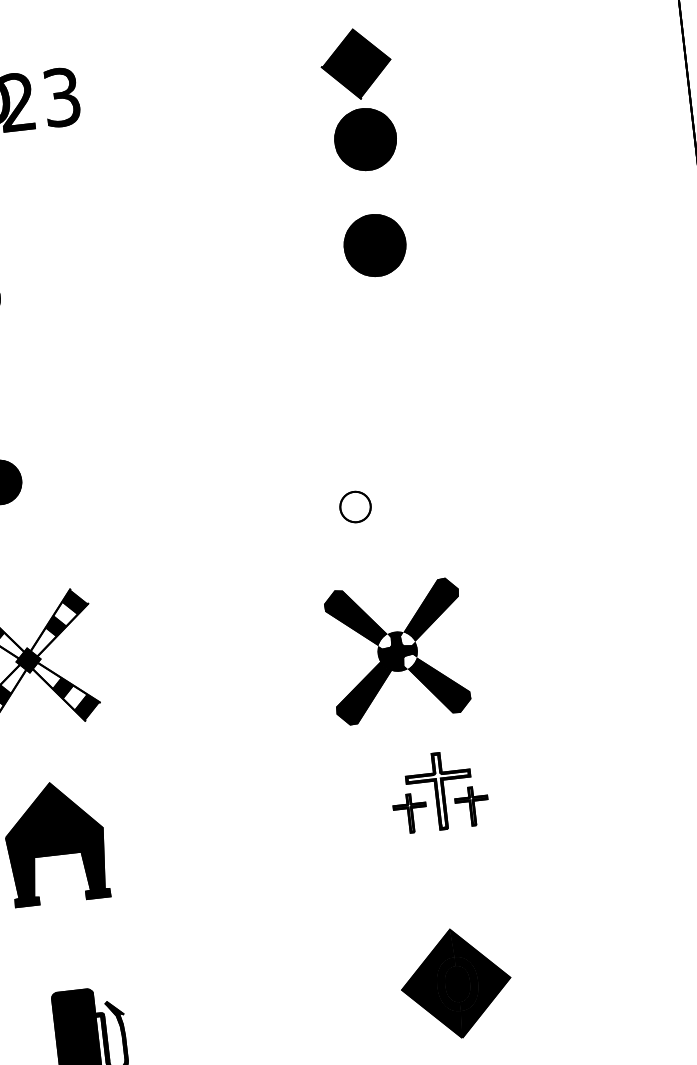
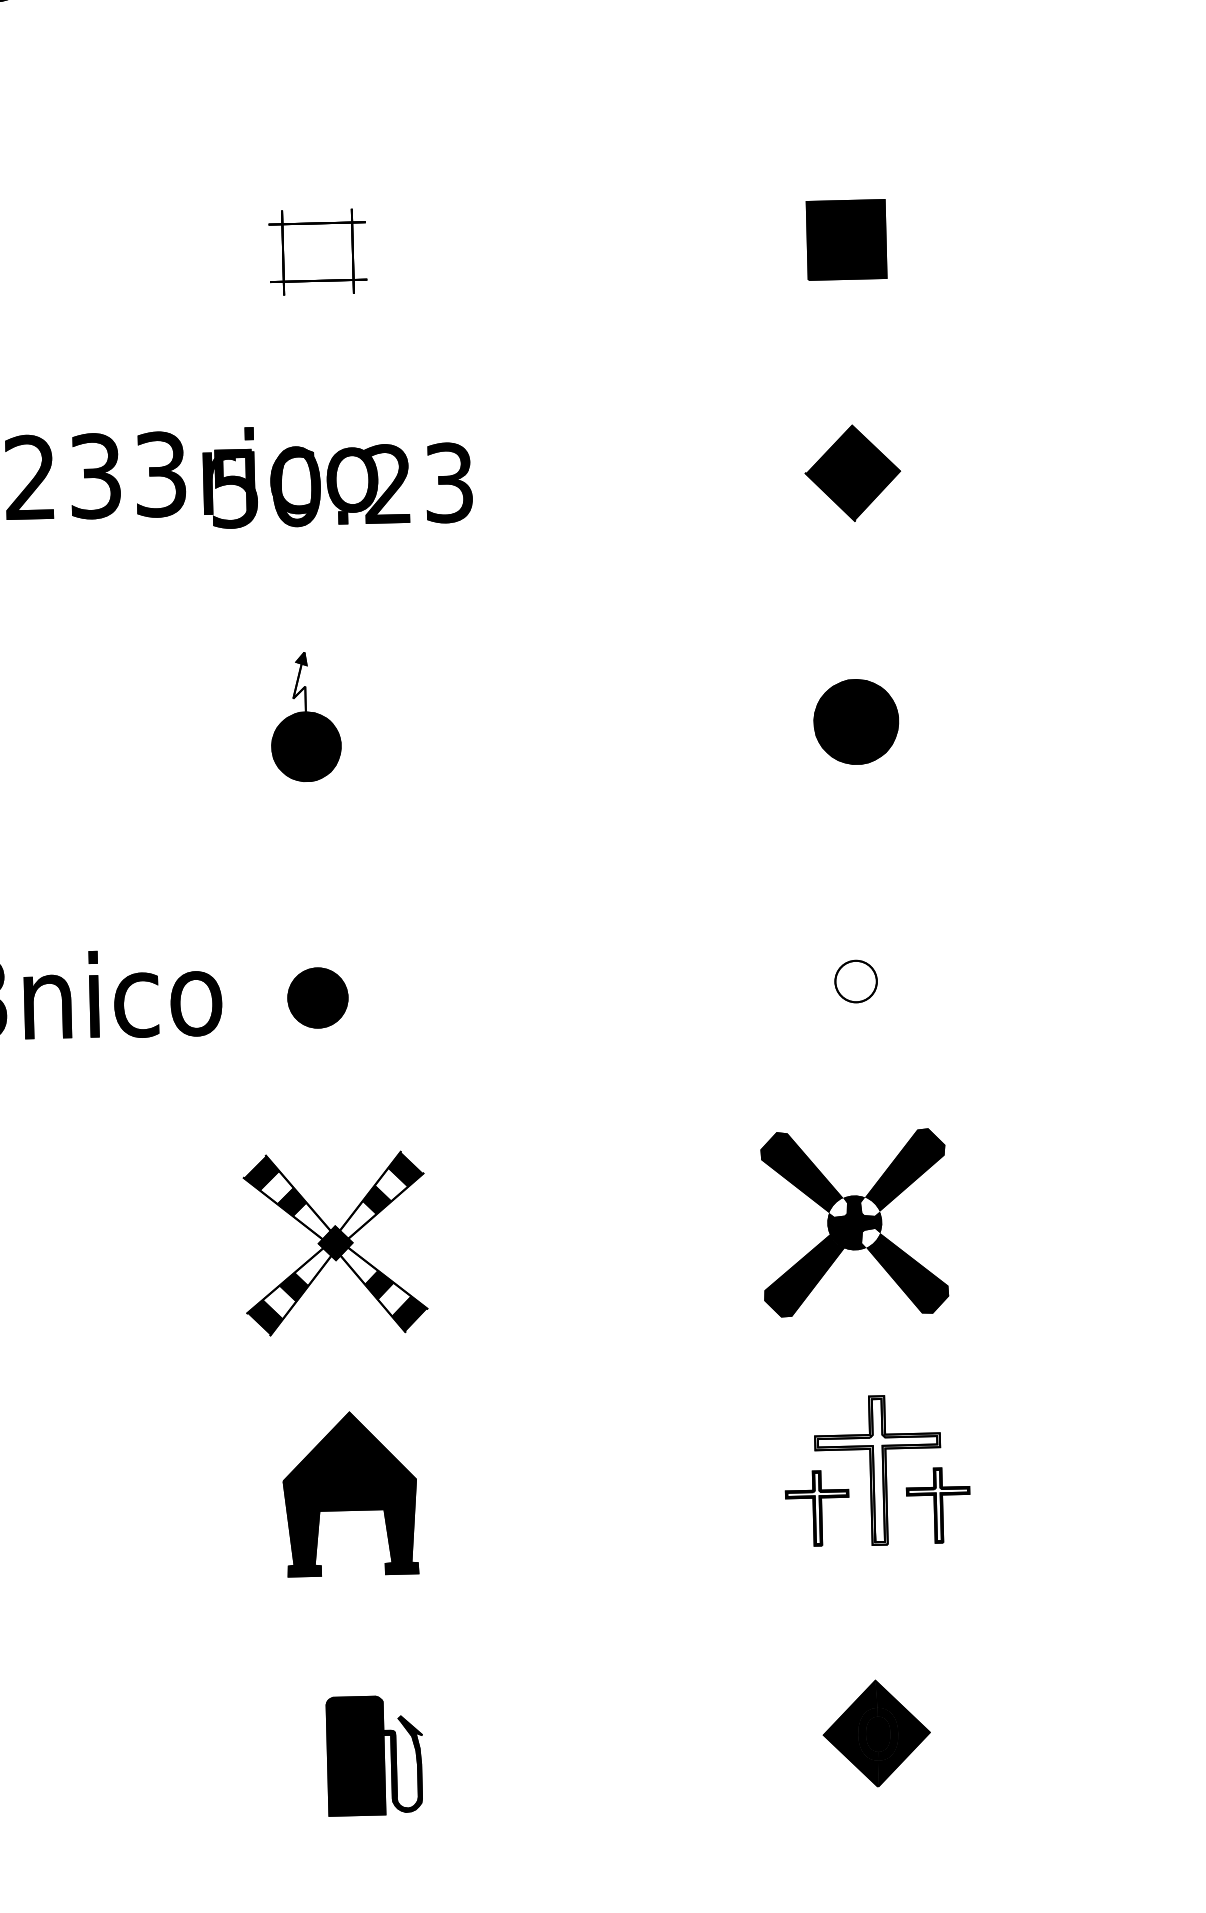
part: (365, 139) -> (856, 576), removed
part: (355, 507) -> (855, 981), moved
part: (397, 651) -> (854, 1222), moved
part: (439, 791) -> (877, 1470), size x1.43
part: (455, 983) -> (876, 1733), size x0.71

